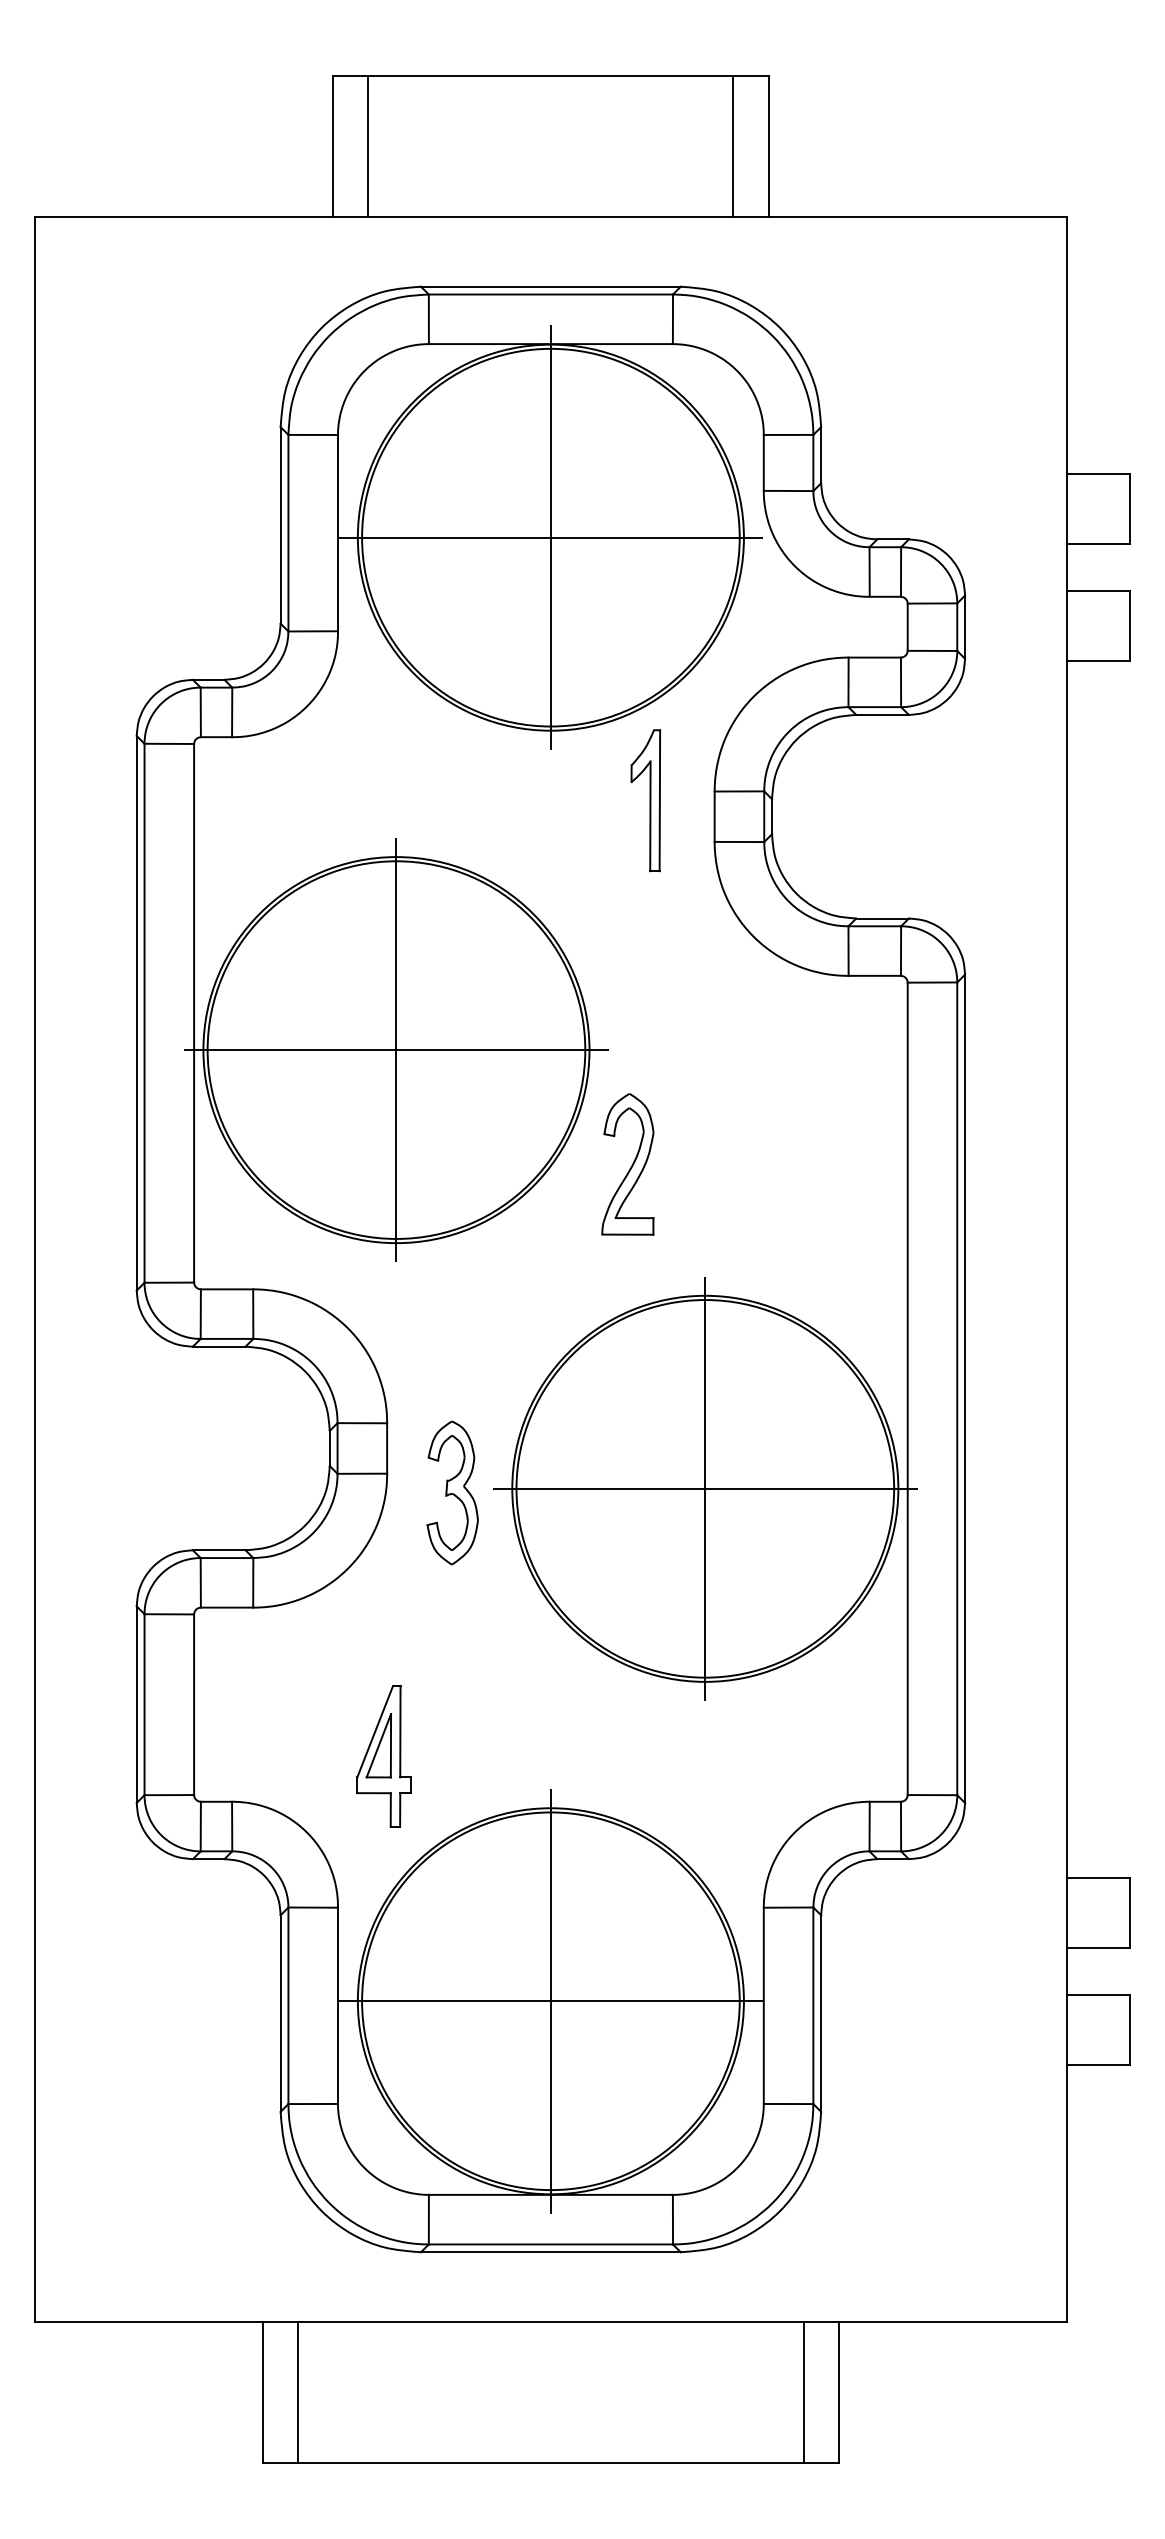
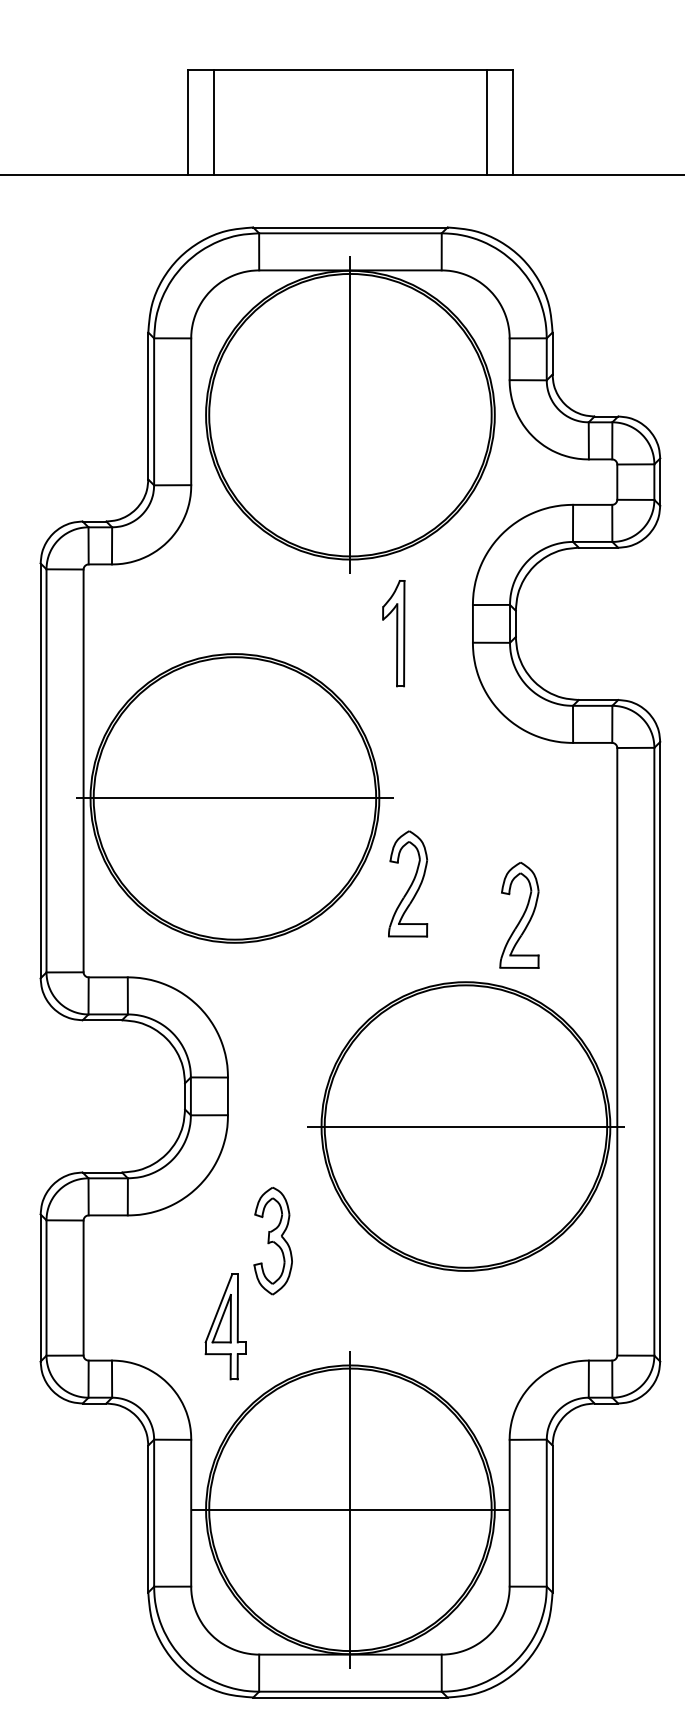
line: (550, 537) -> (350, 415), removed
part: (645, 800) -> (393, 633), moved
line: (396, 1049) -> (234, 797), removed
part: (776, 1206) -> (519, 915), added
line: (705, 1488) -> (466, 1126), removed
part: (452, 1492) -> (273, 1240), moved

